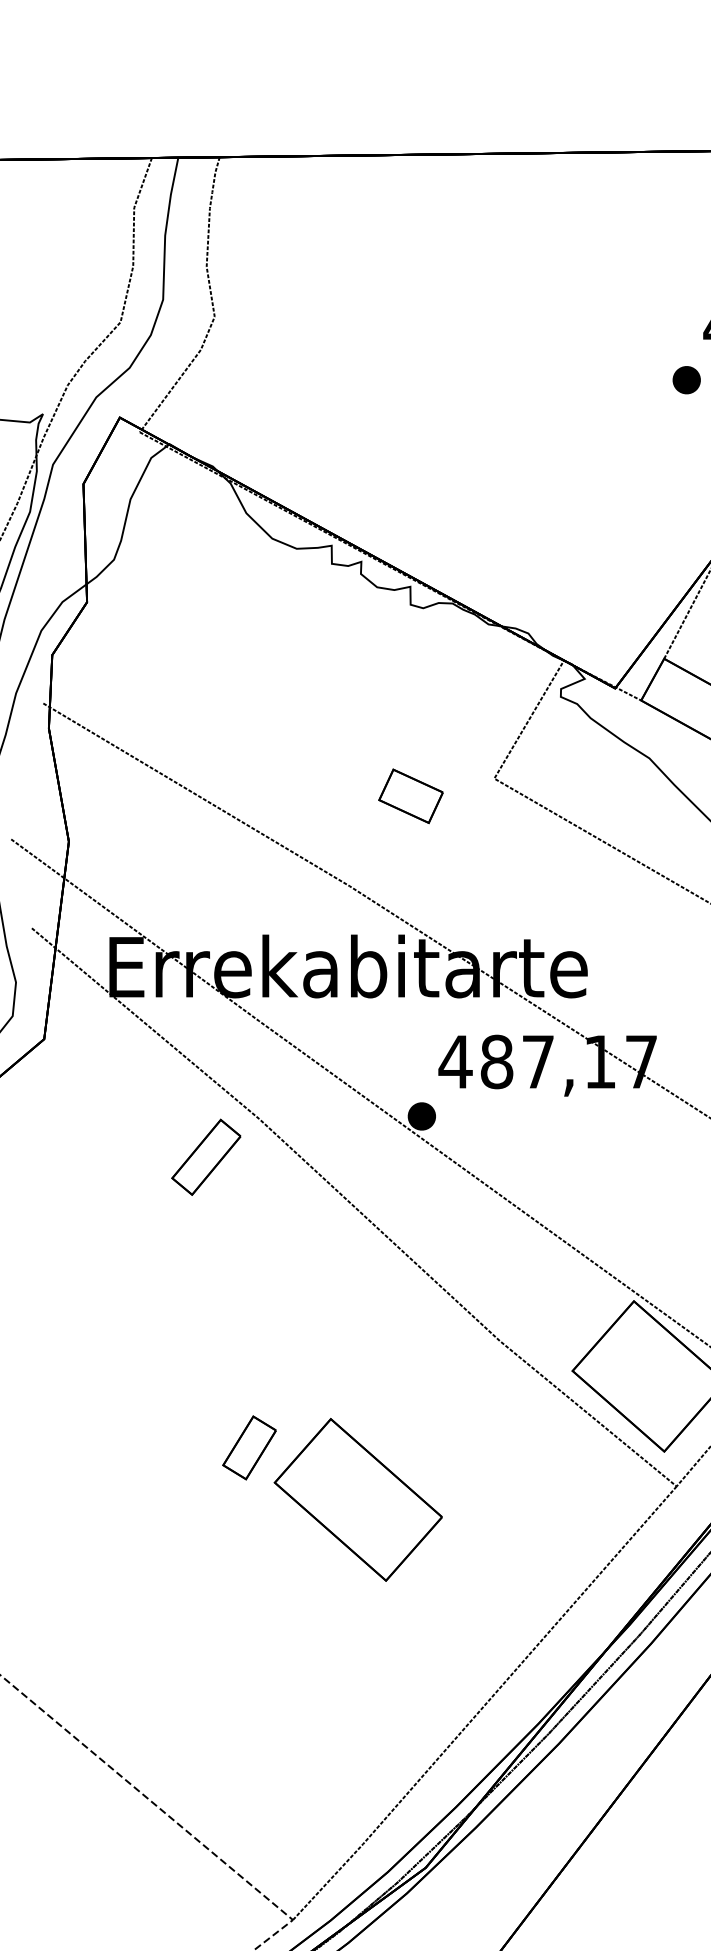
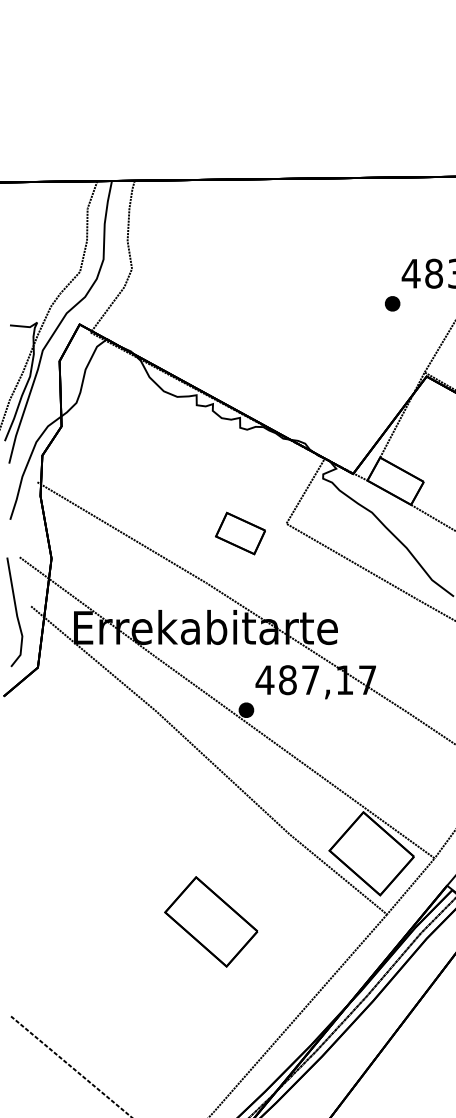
part: (409, 796) -> (239, 533), size x1.4
part: (204, 1156) -> (126, 732), removed
part: (248, 1446) -> (150, 892), removed

